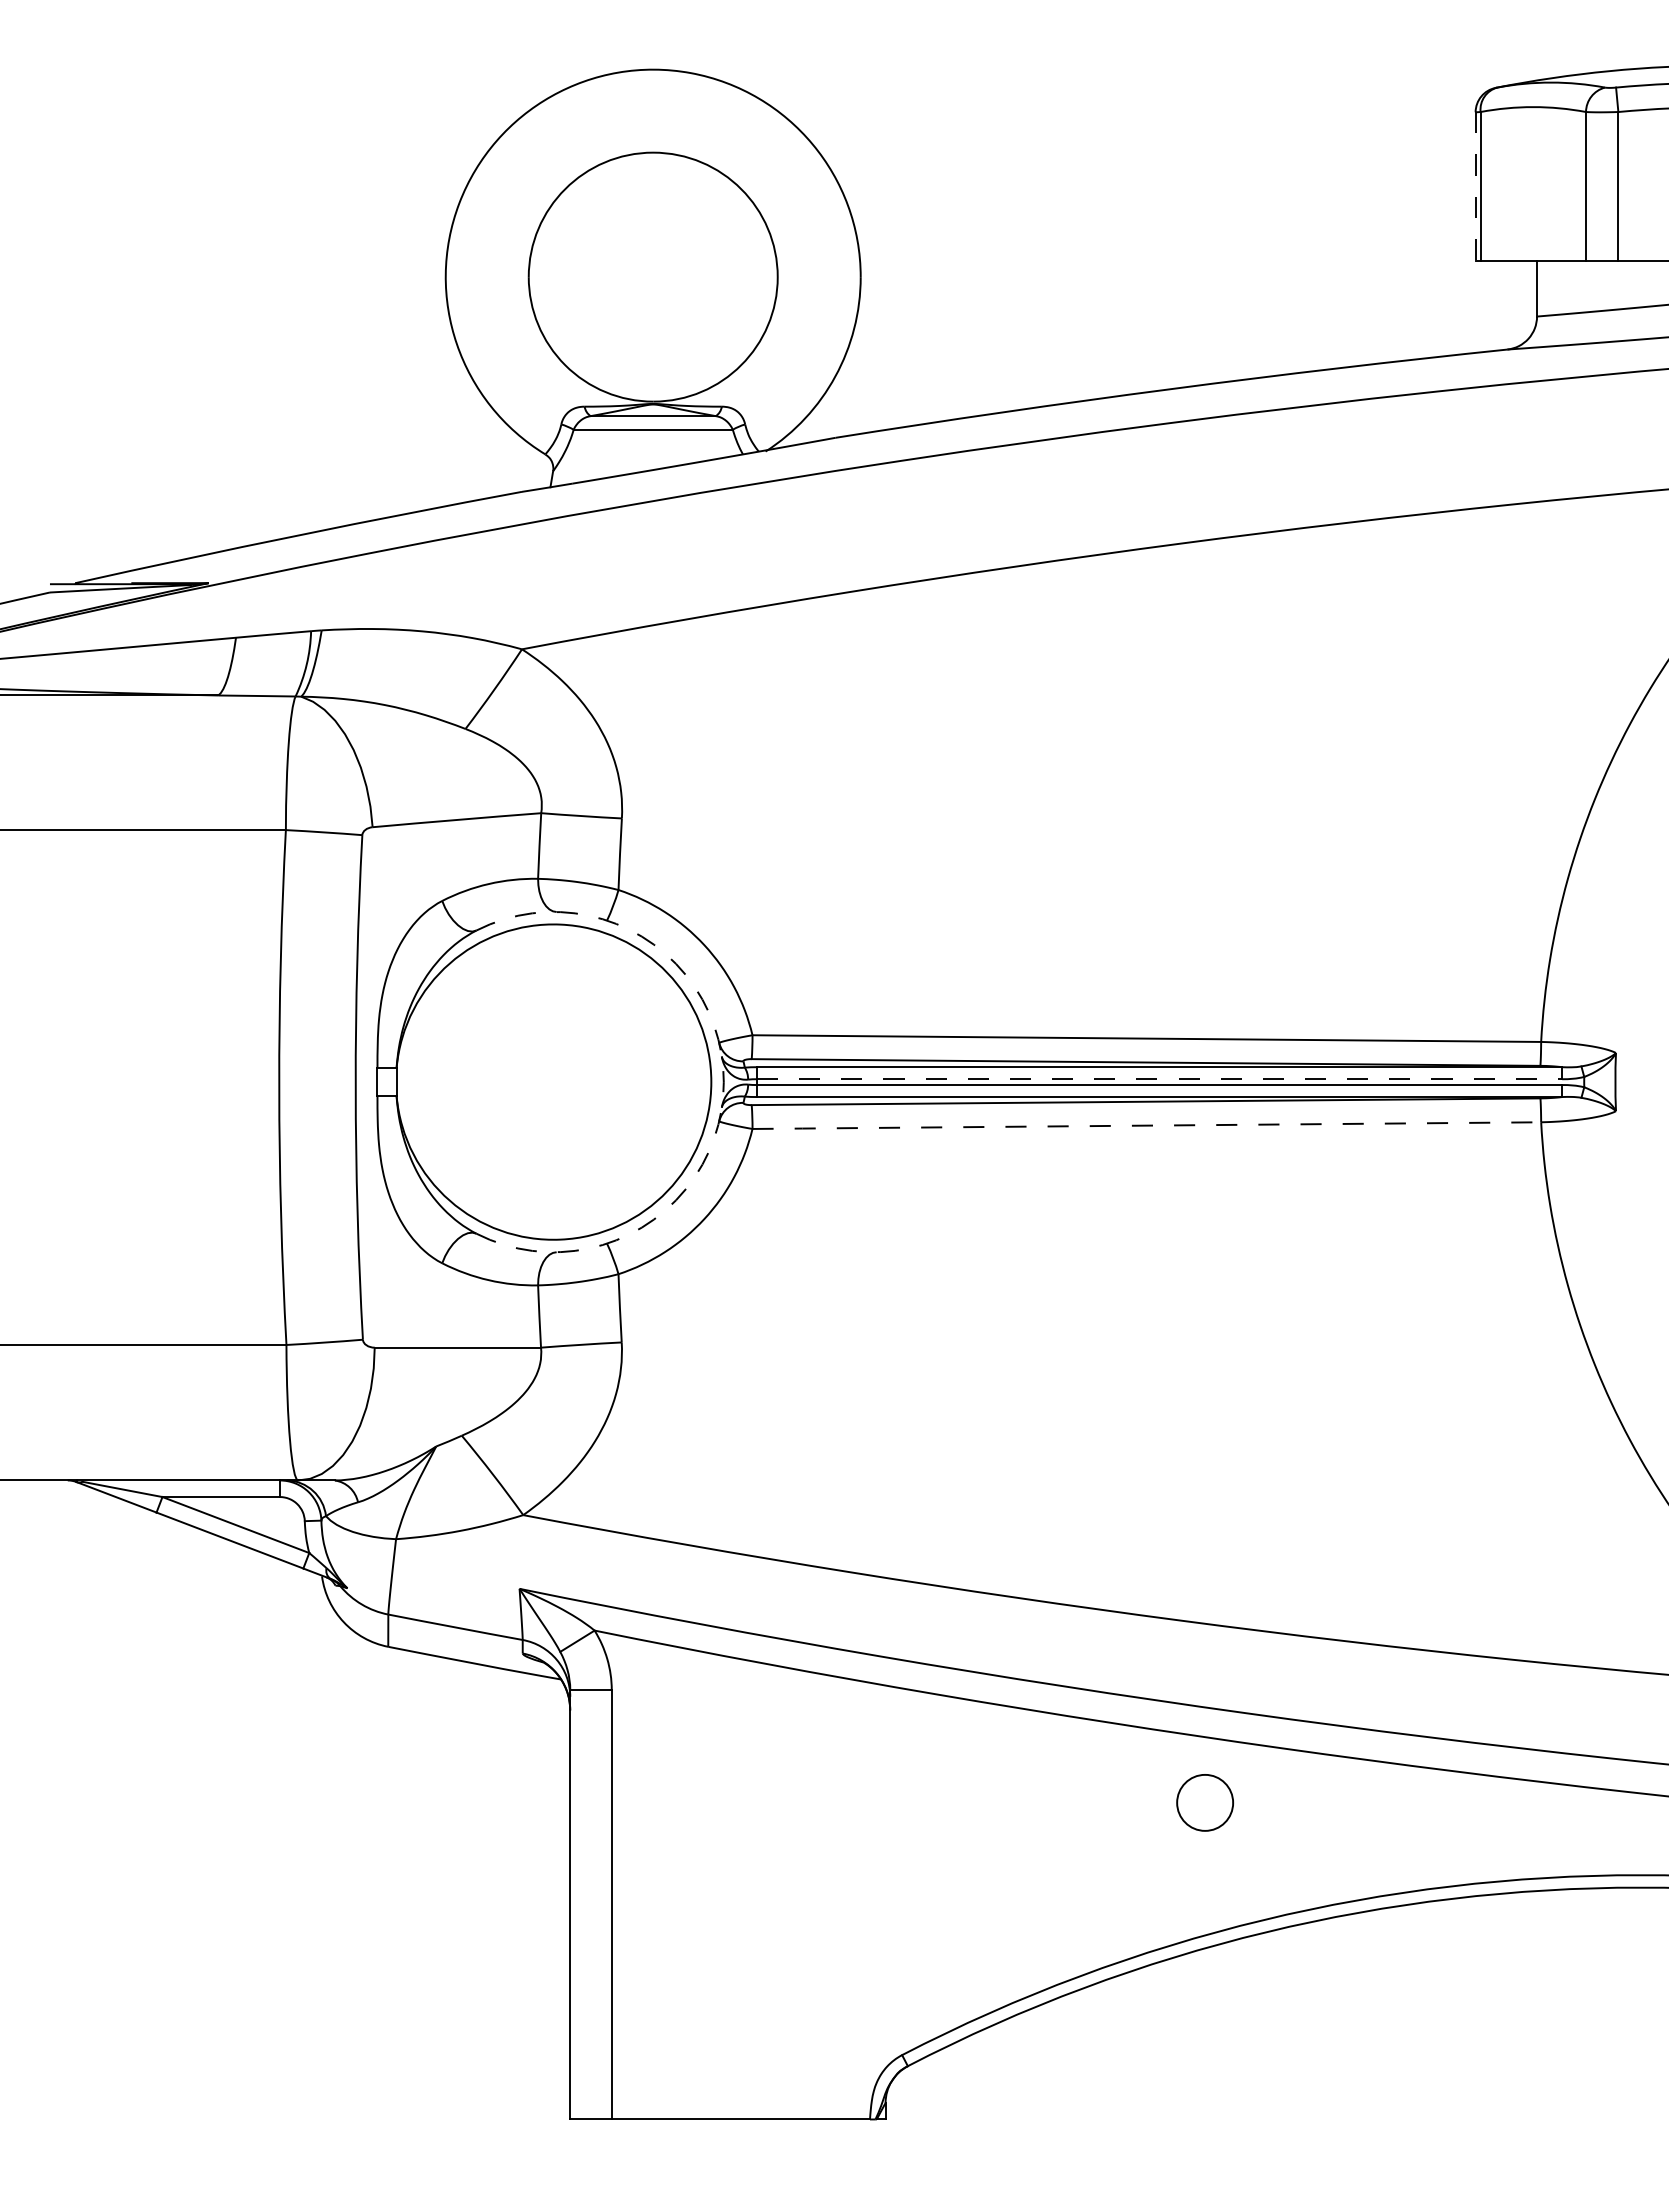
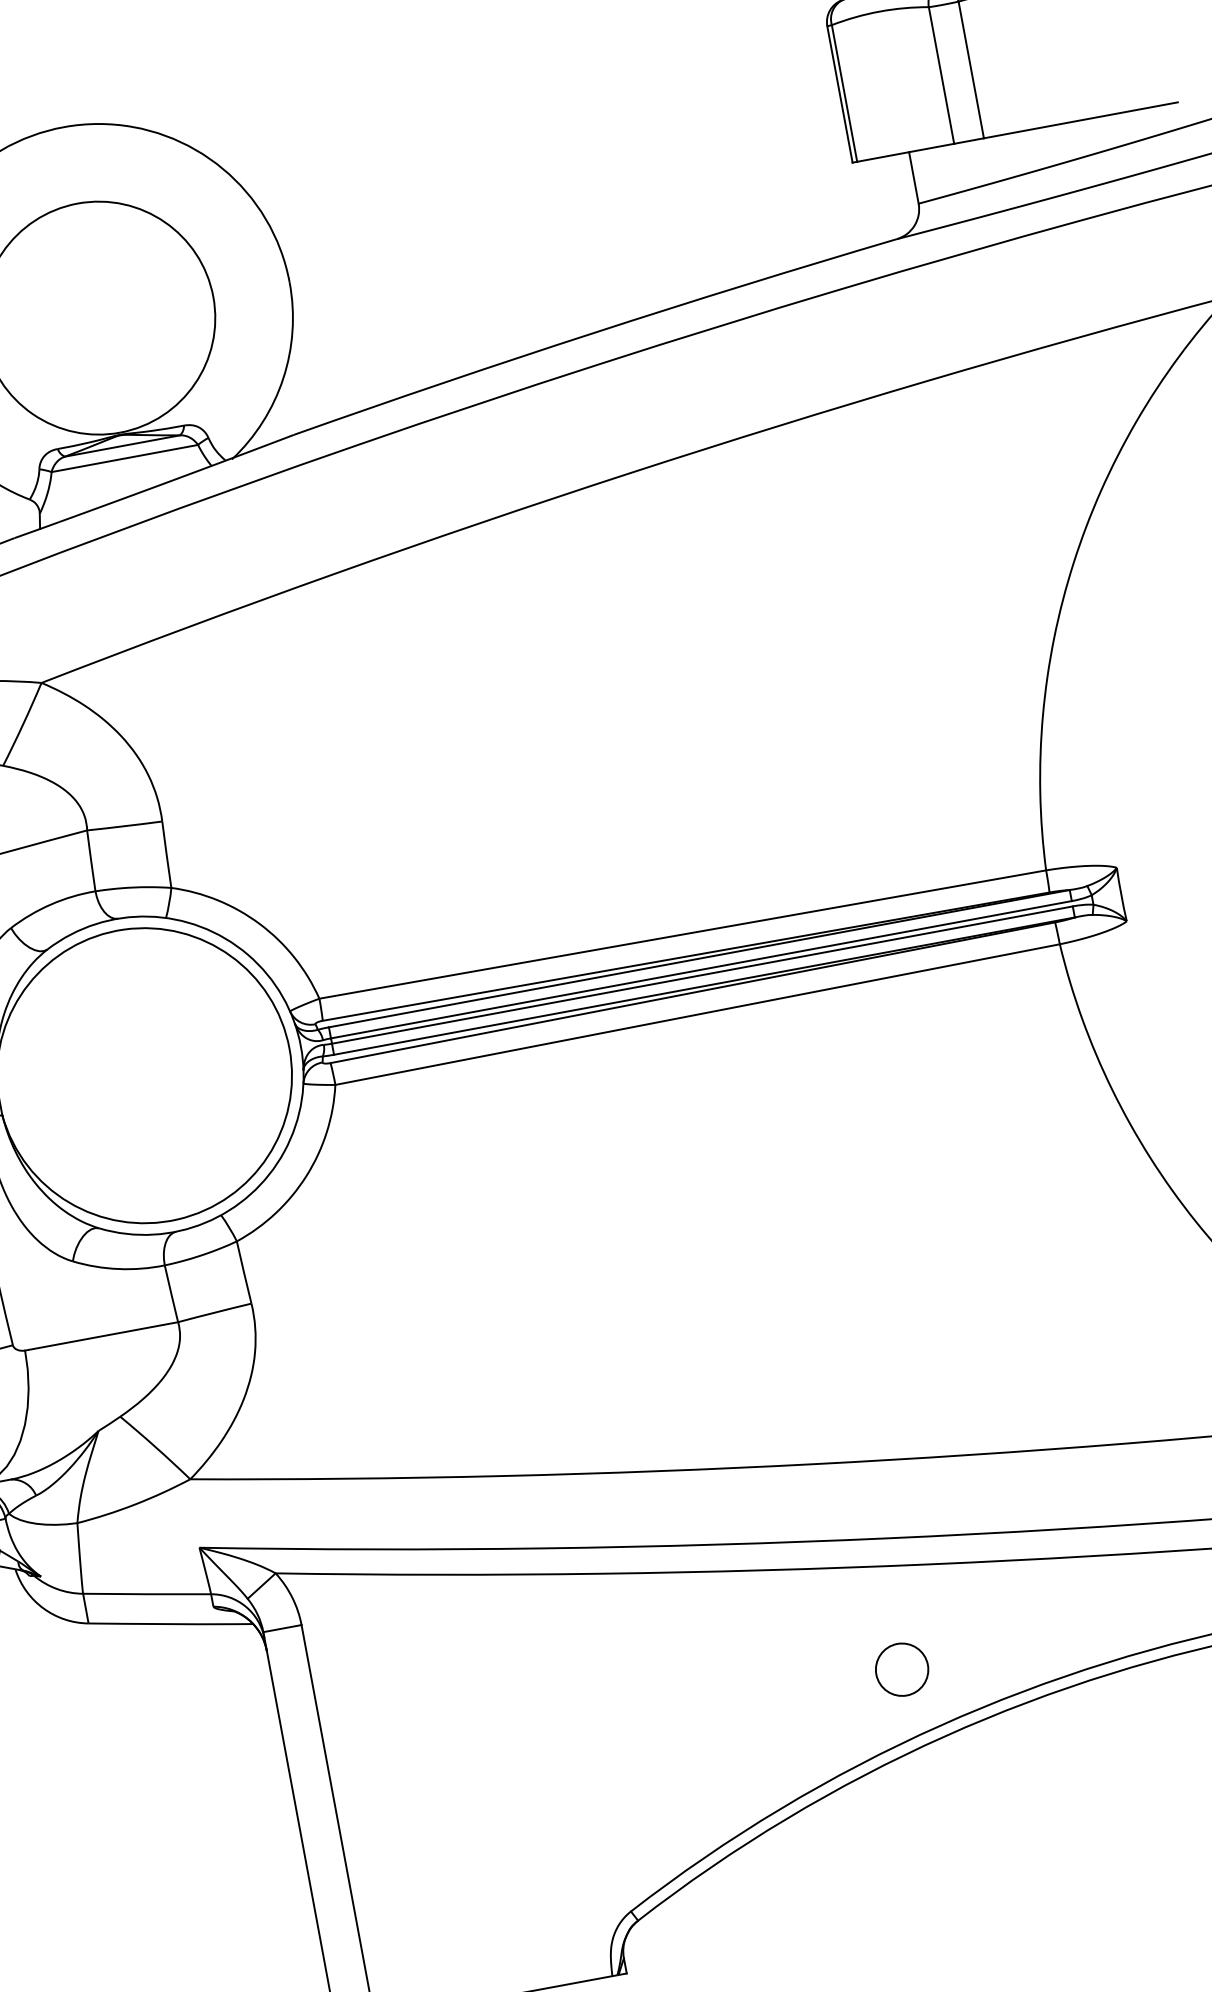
line: (1475, 186) -> (839, 94), dashed -> solid
line: (1159, 1079) -> (701, 970), dashed -> solid
arc: (723, 1082) -> (300, 1047), dashed -> solid
line: (1145, 1125) -> (696, 1014), dashed -> solid
circle: (1204, 1802) -> (901, 1669), moved

